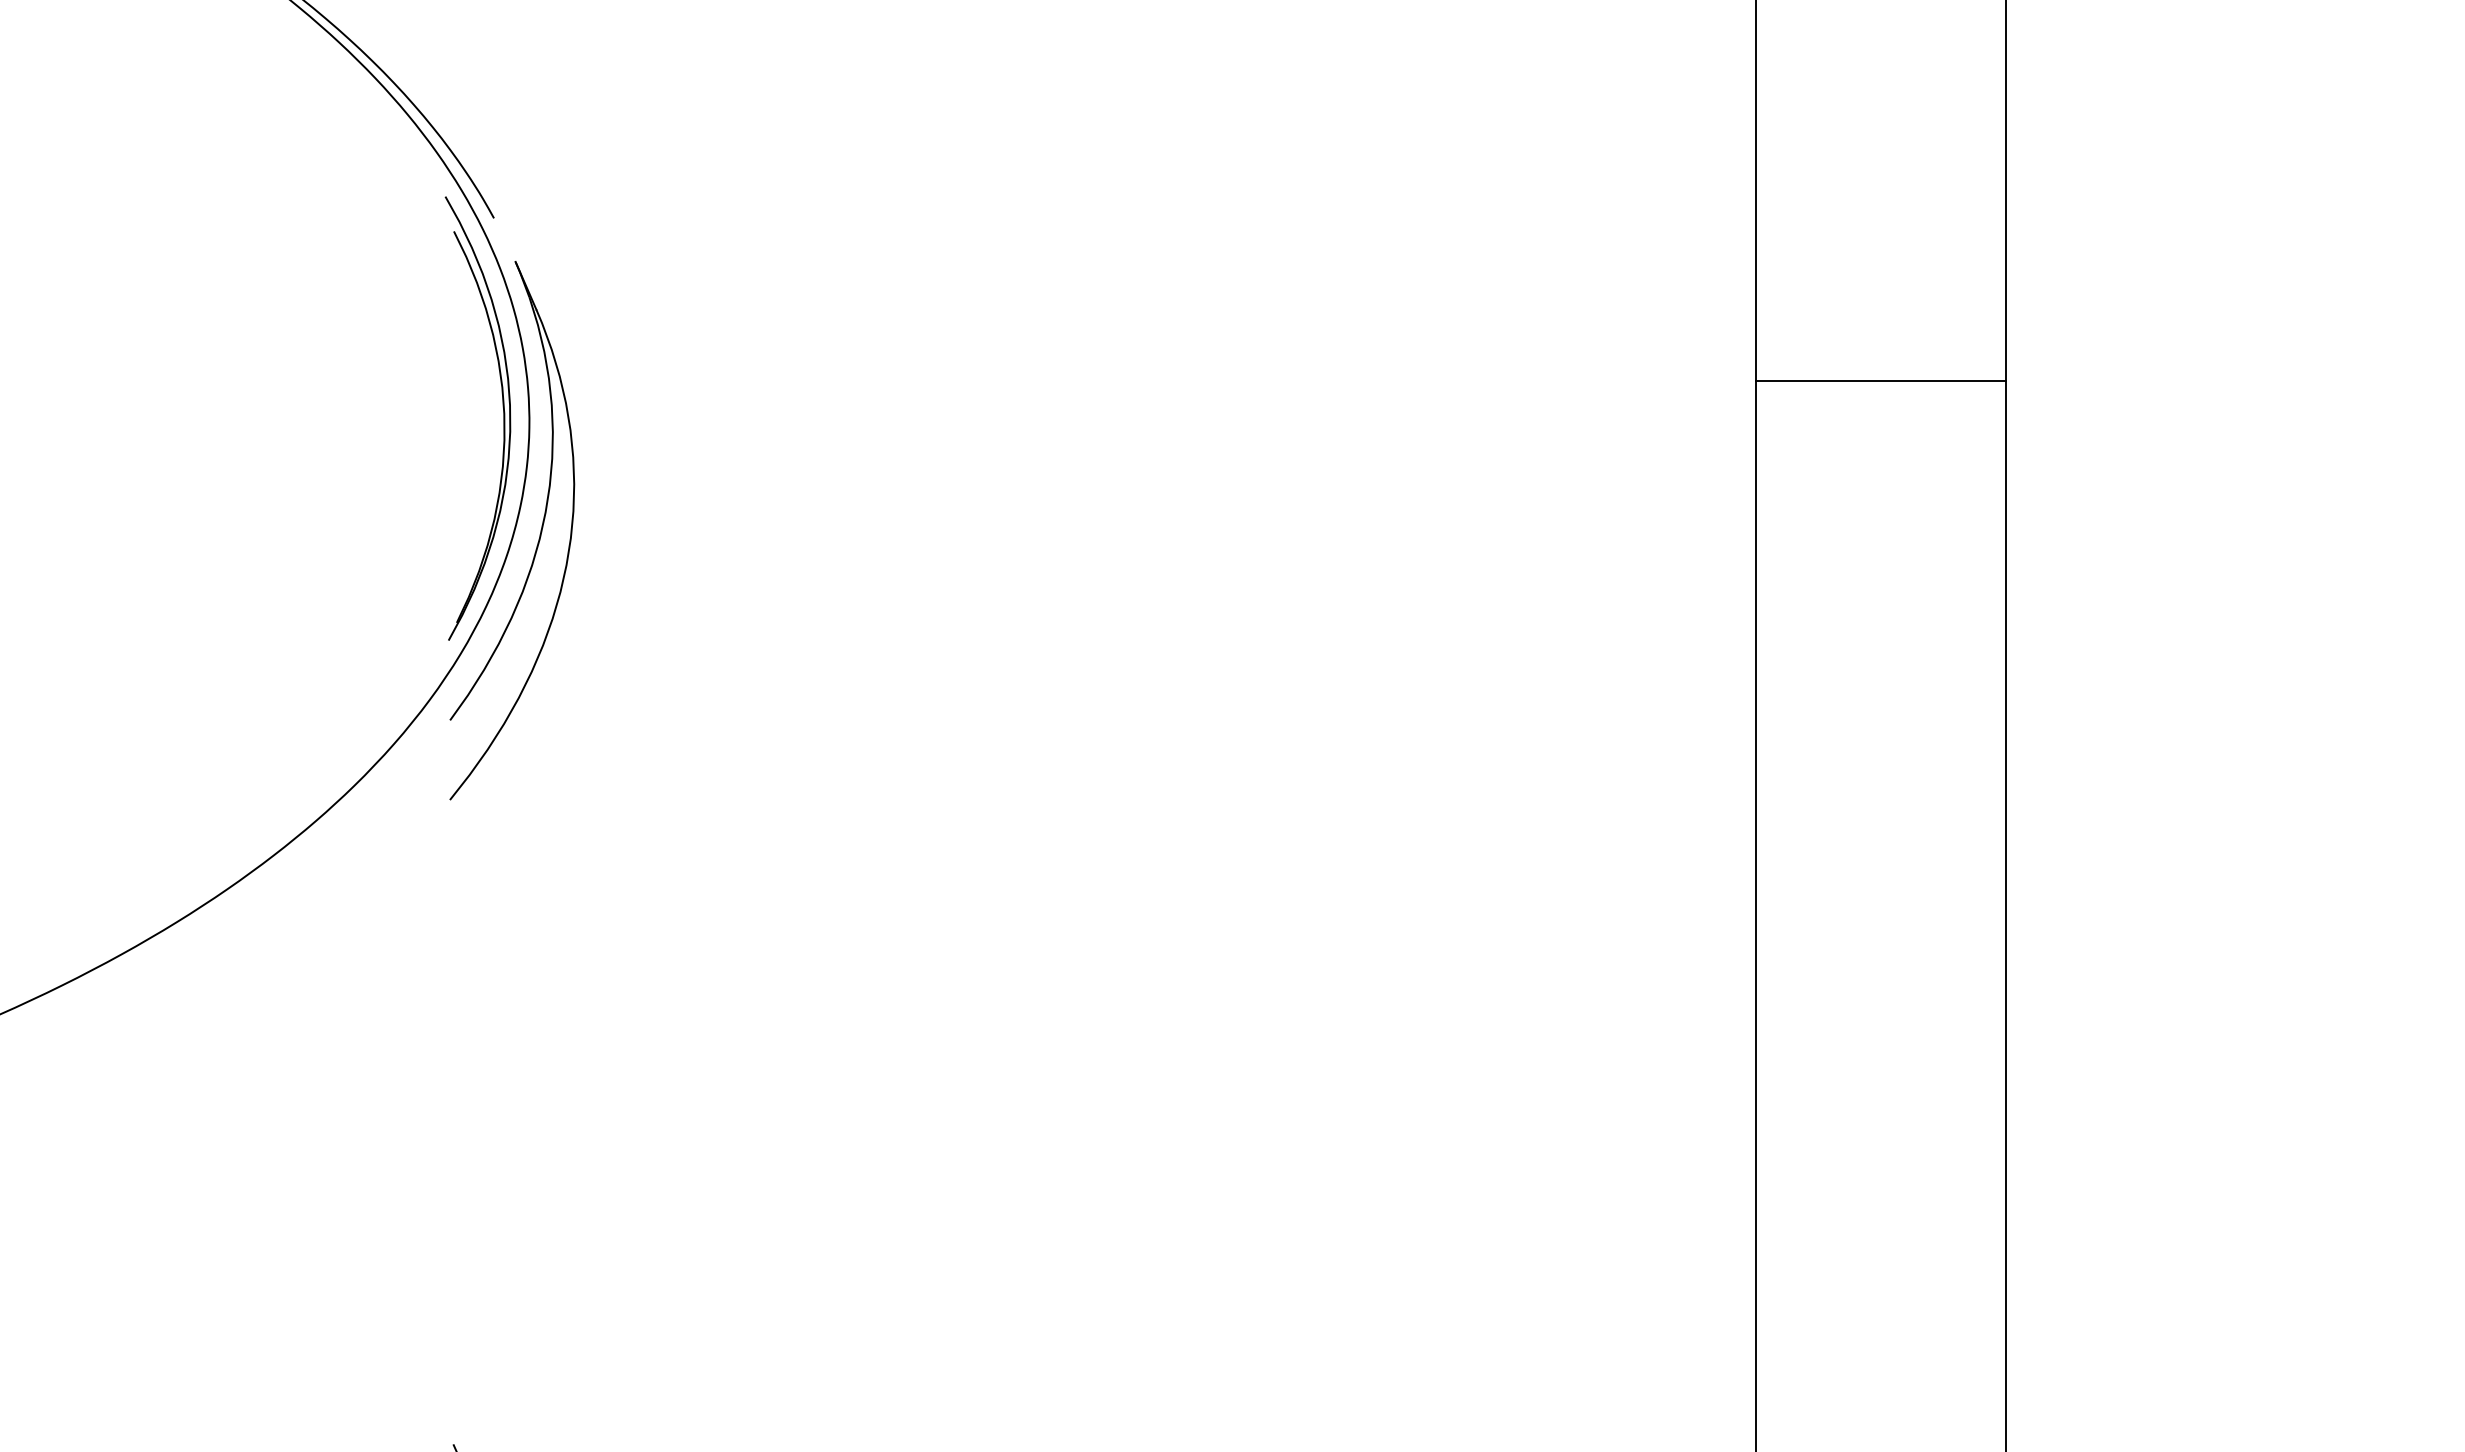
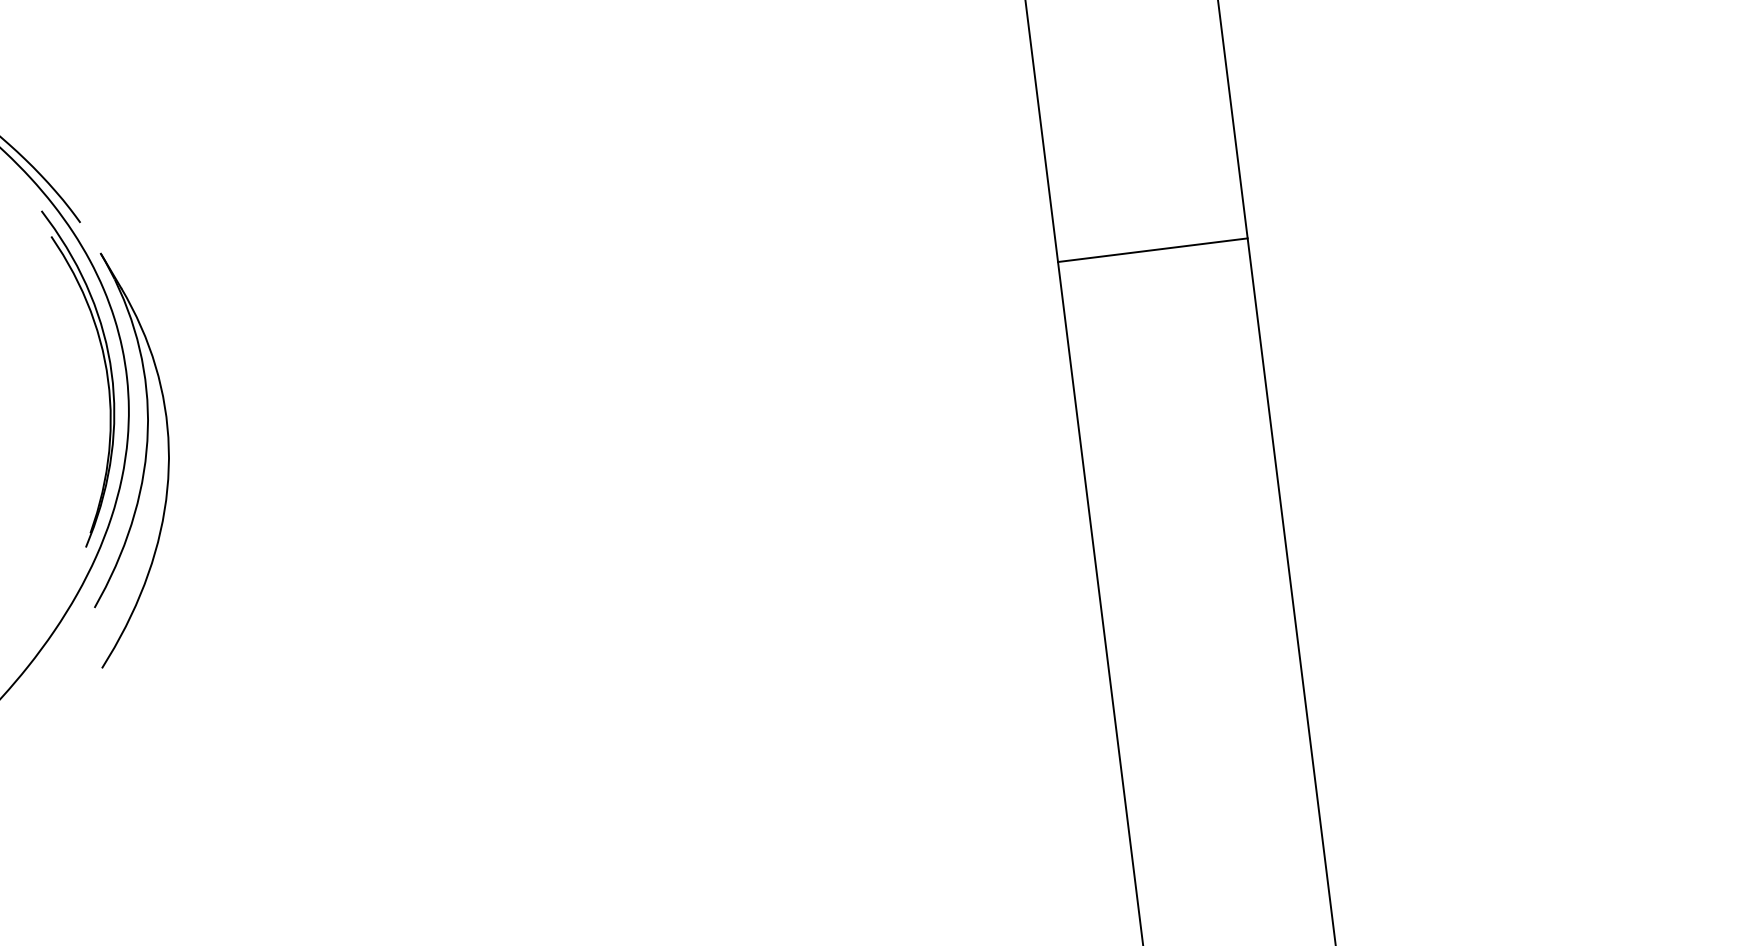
line: (1881, 381) -> (1153, 250), moved

